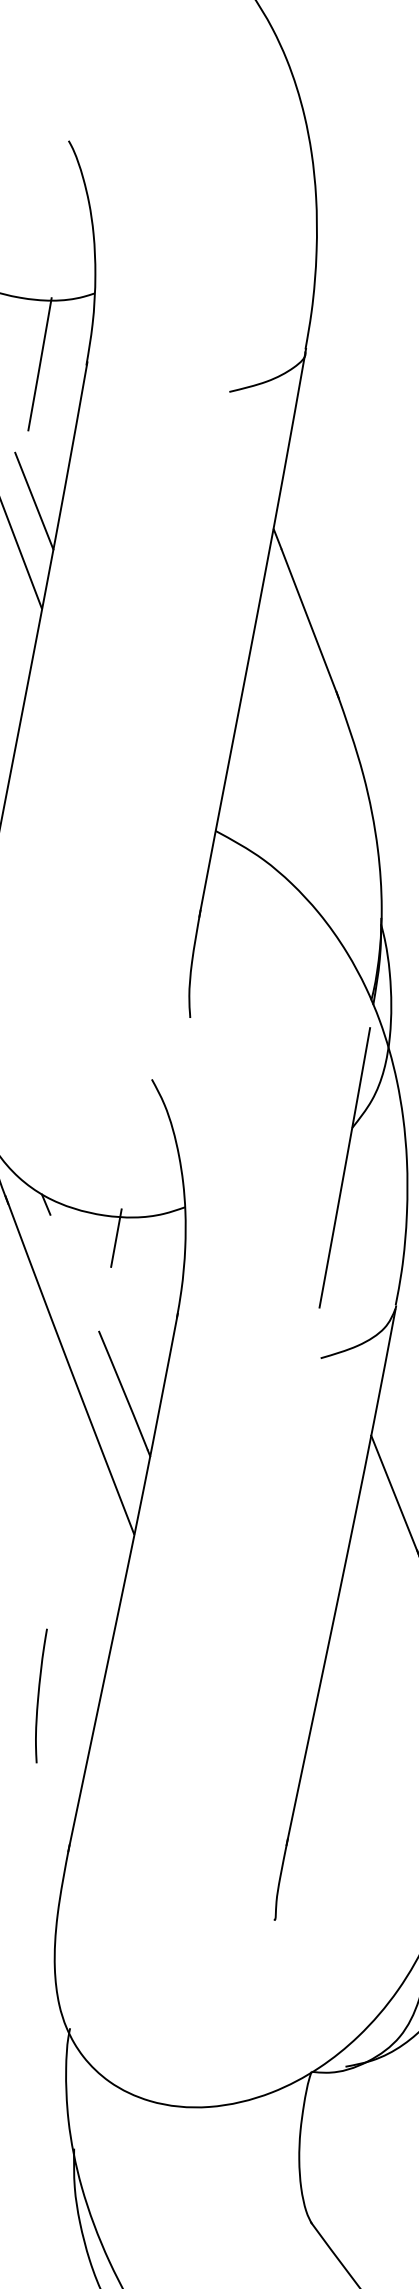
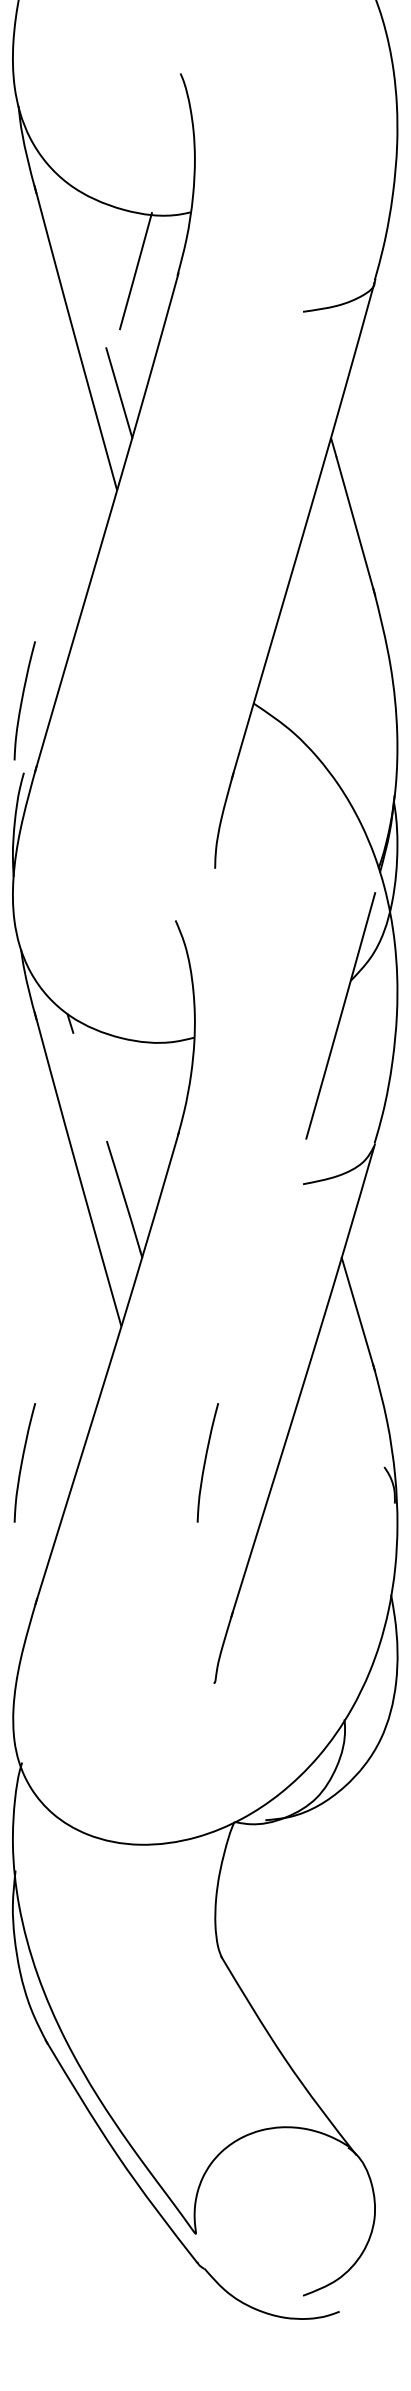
line: (116, 1238) -> (130, 1059), removed
curve: (241, 1676) -> (205, 1462), added

